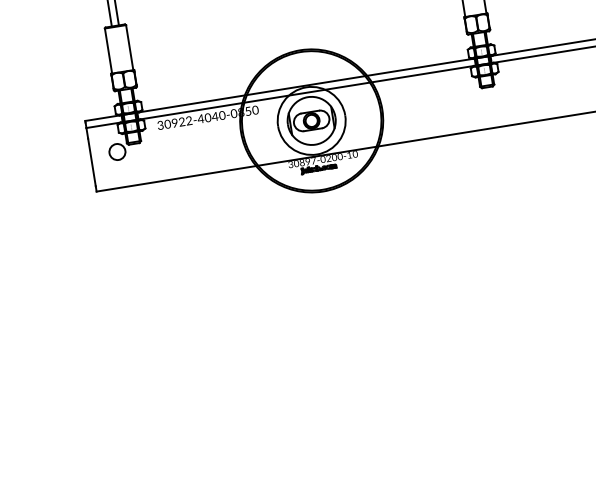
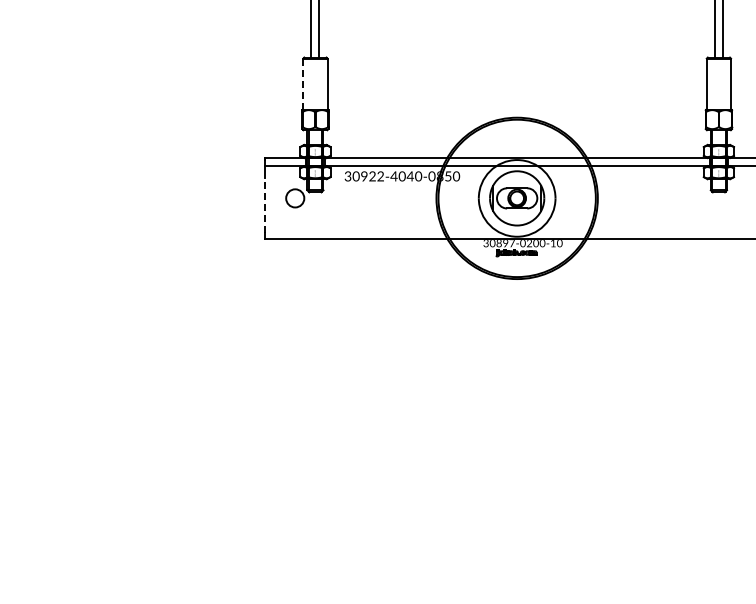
line: (108, 51) -> (303, 84), solid -> dashed
line: (91, 161) -> (264, 204), solid -> dashed

